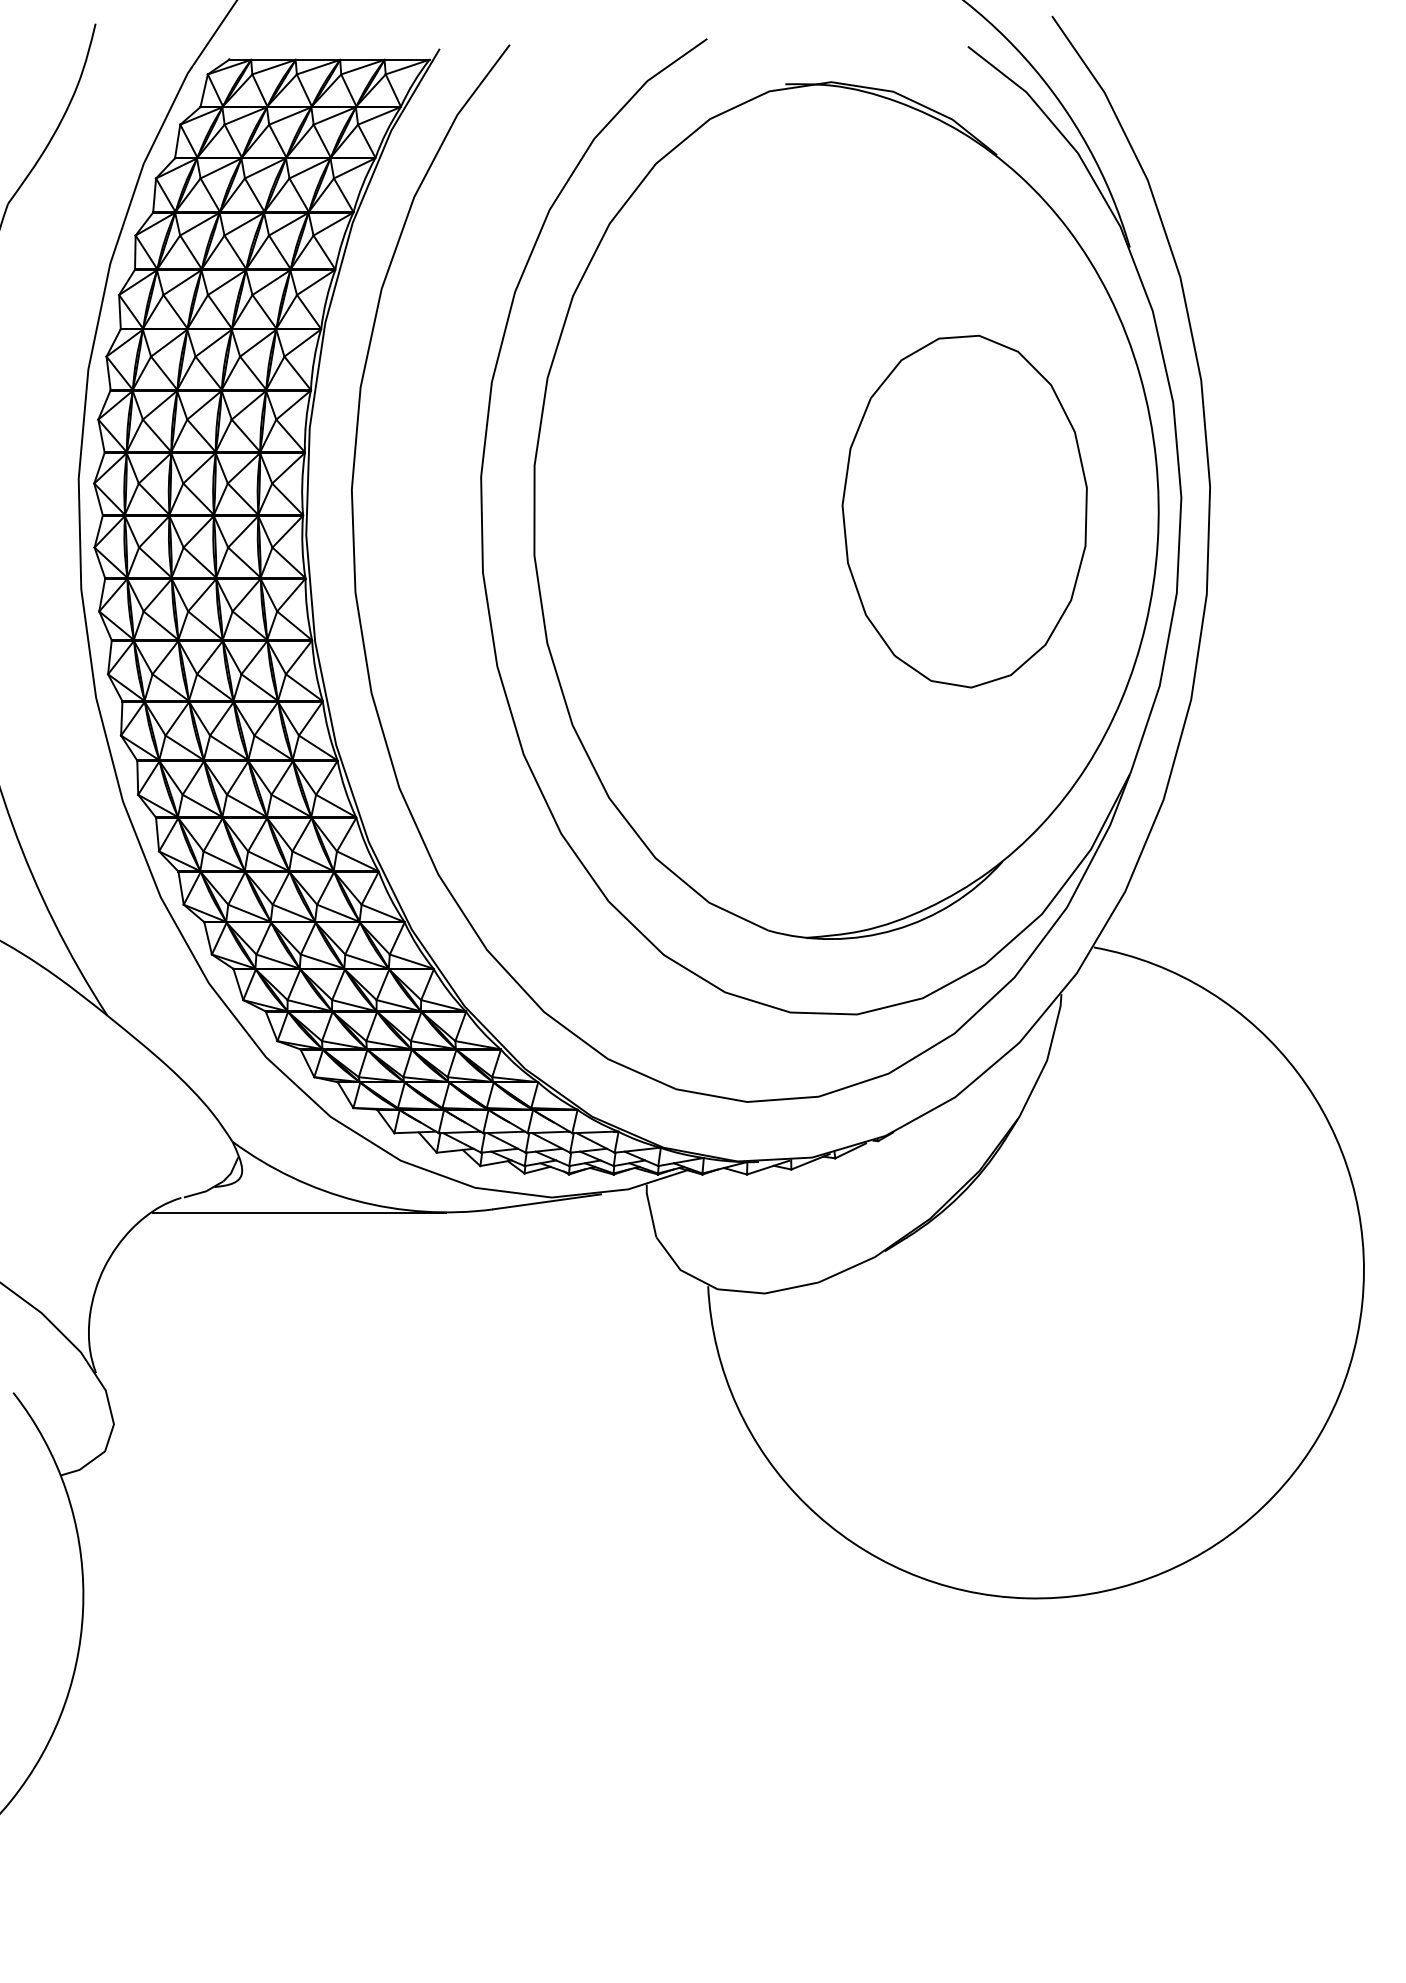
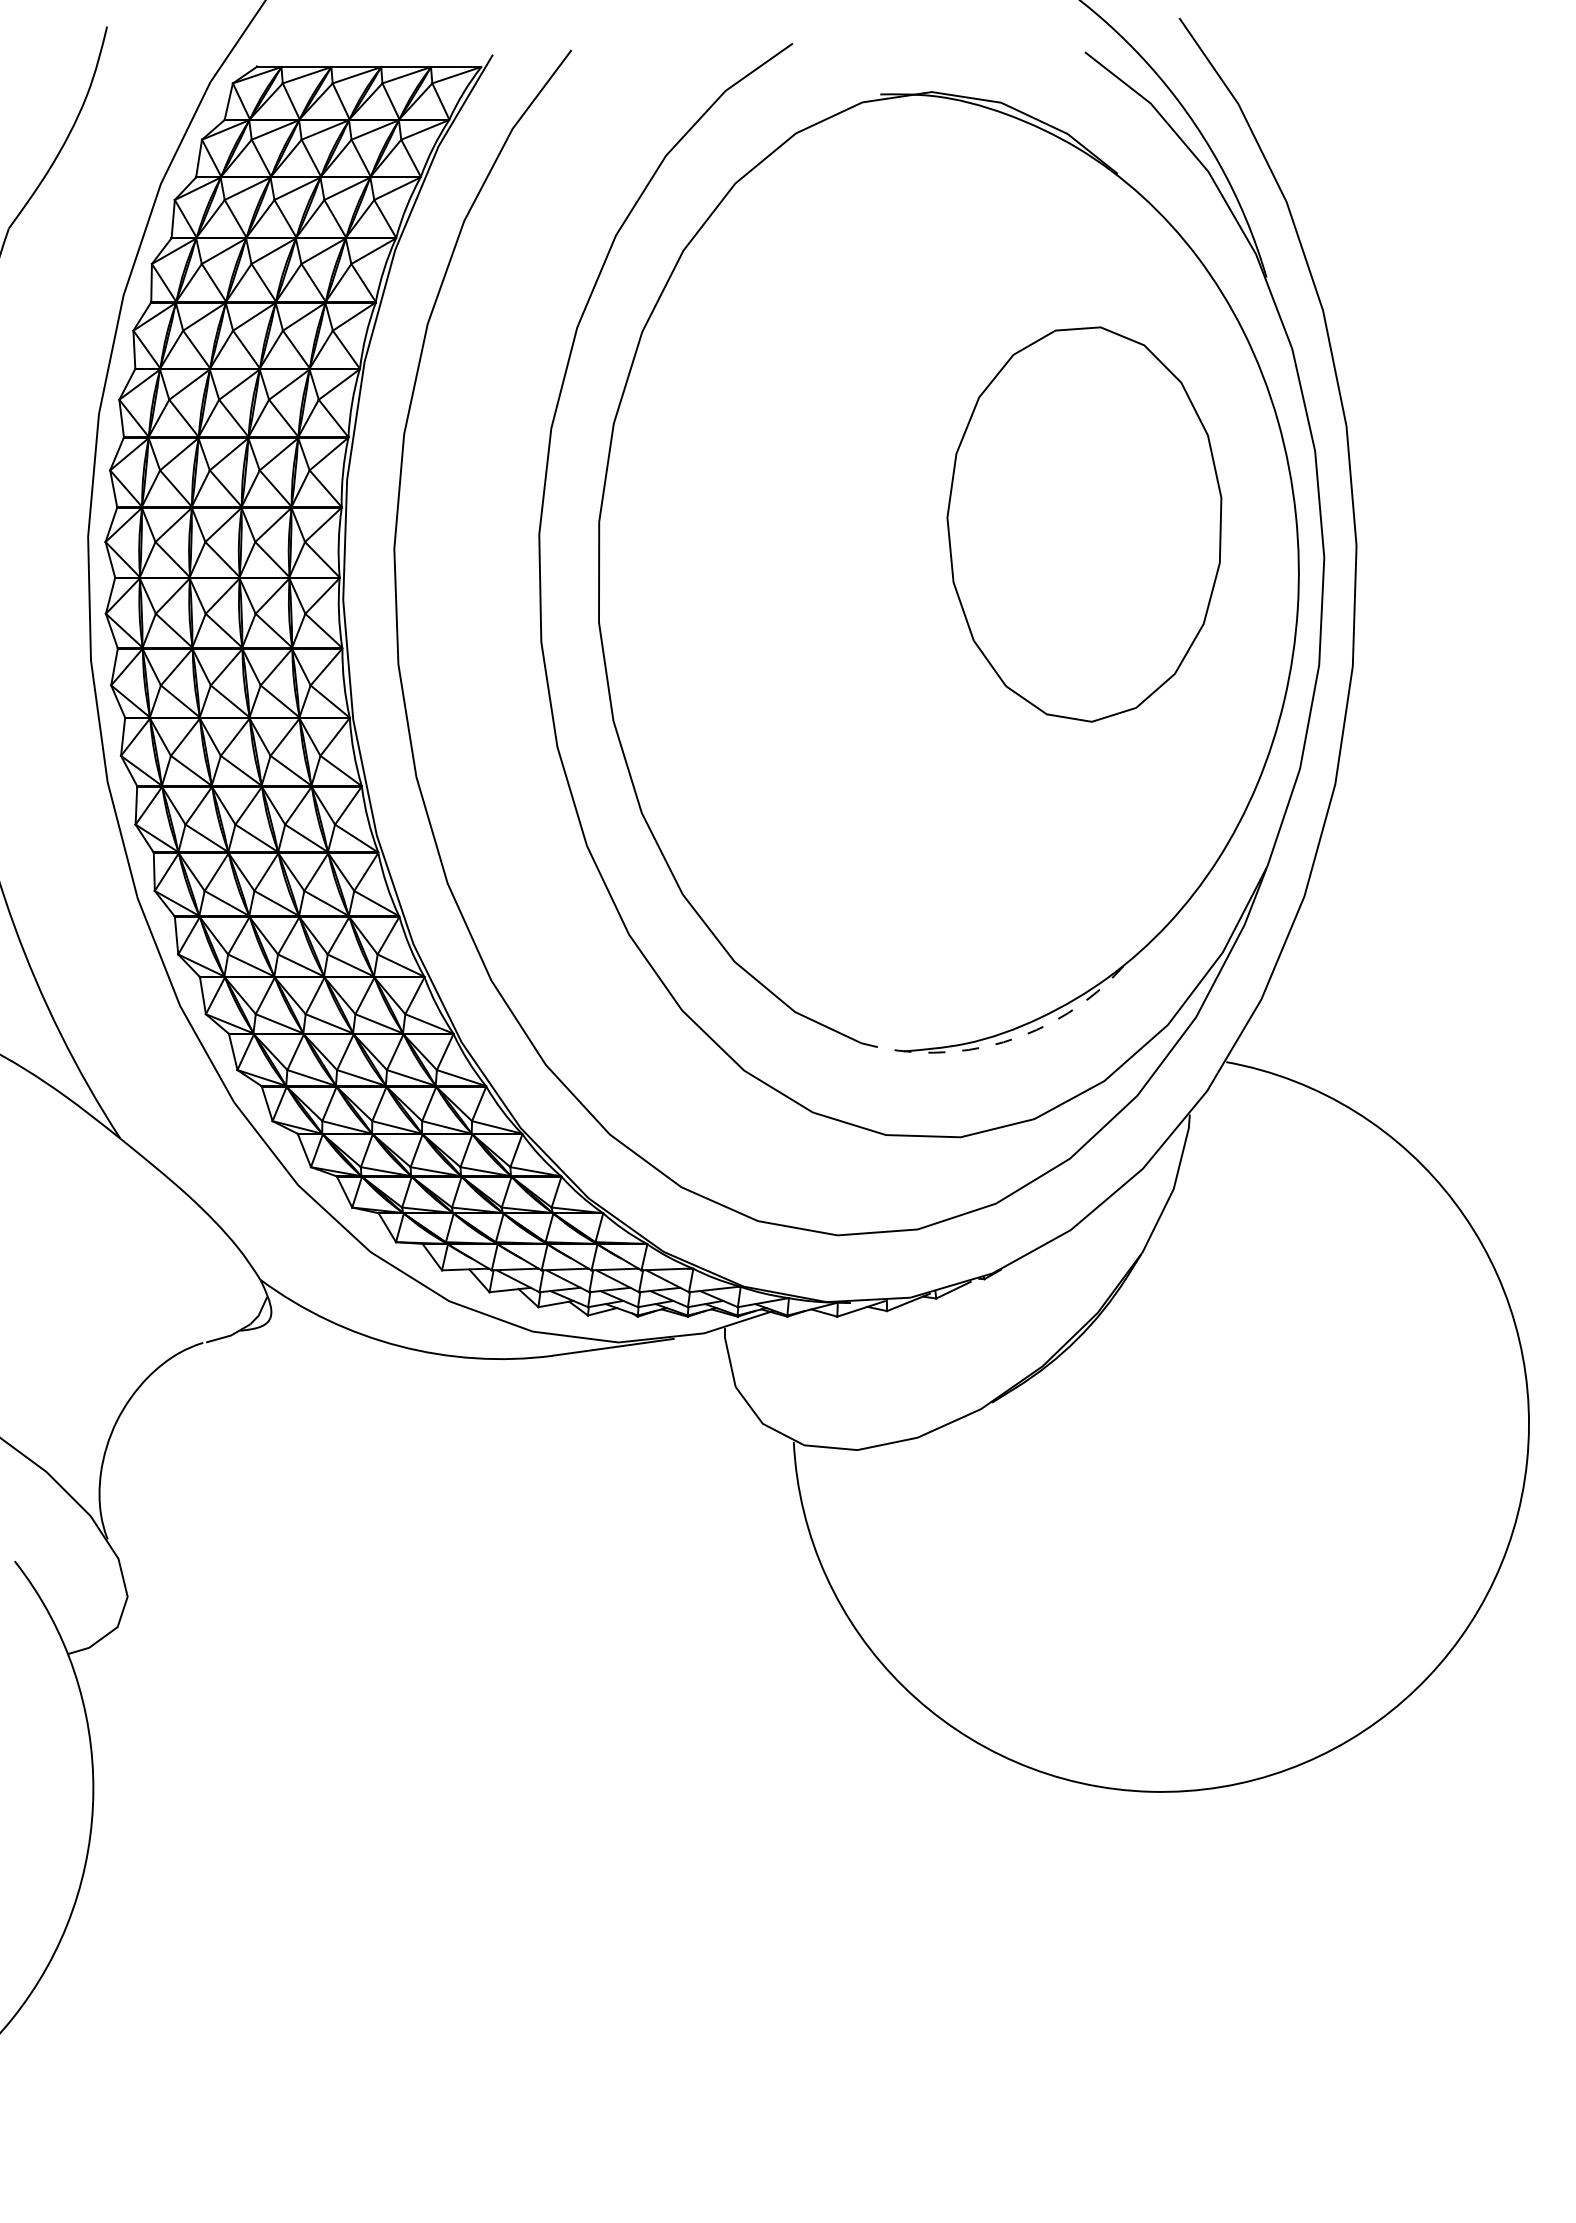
part: (964, 511) -> (1084, 524), moved
arc: (895, 929) -> (1003, 1042), solid -> dashed
line: (299, 1212) -> (335, 1359), removed

